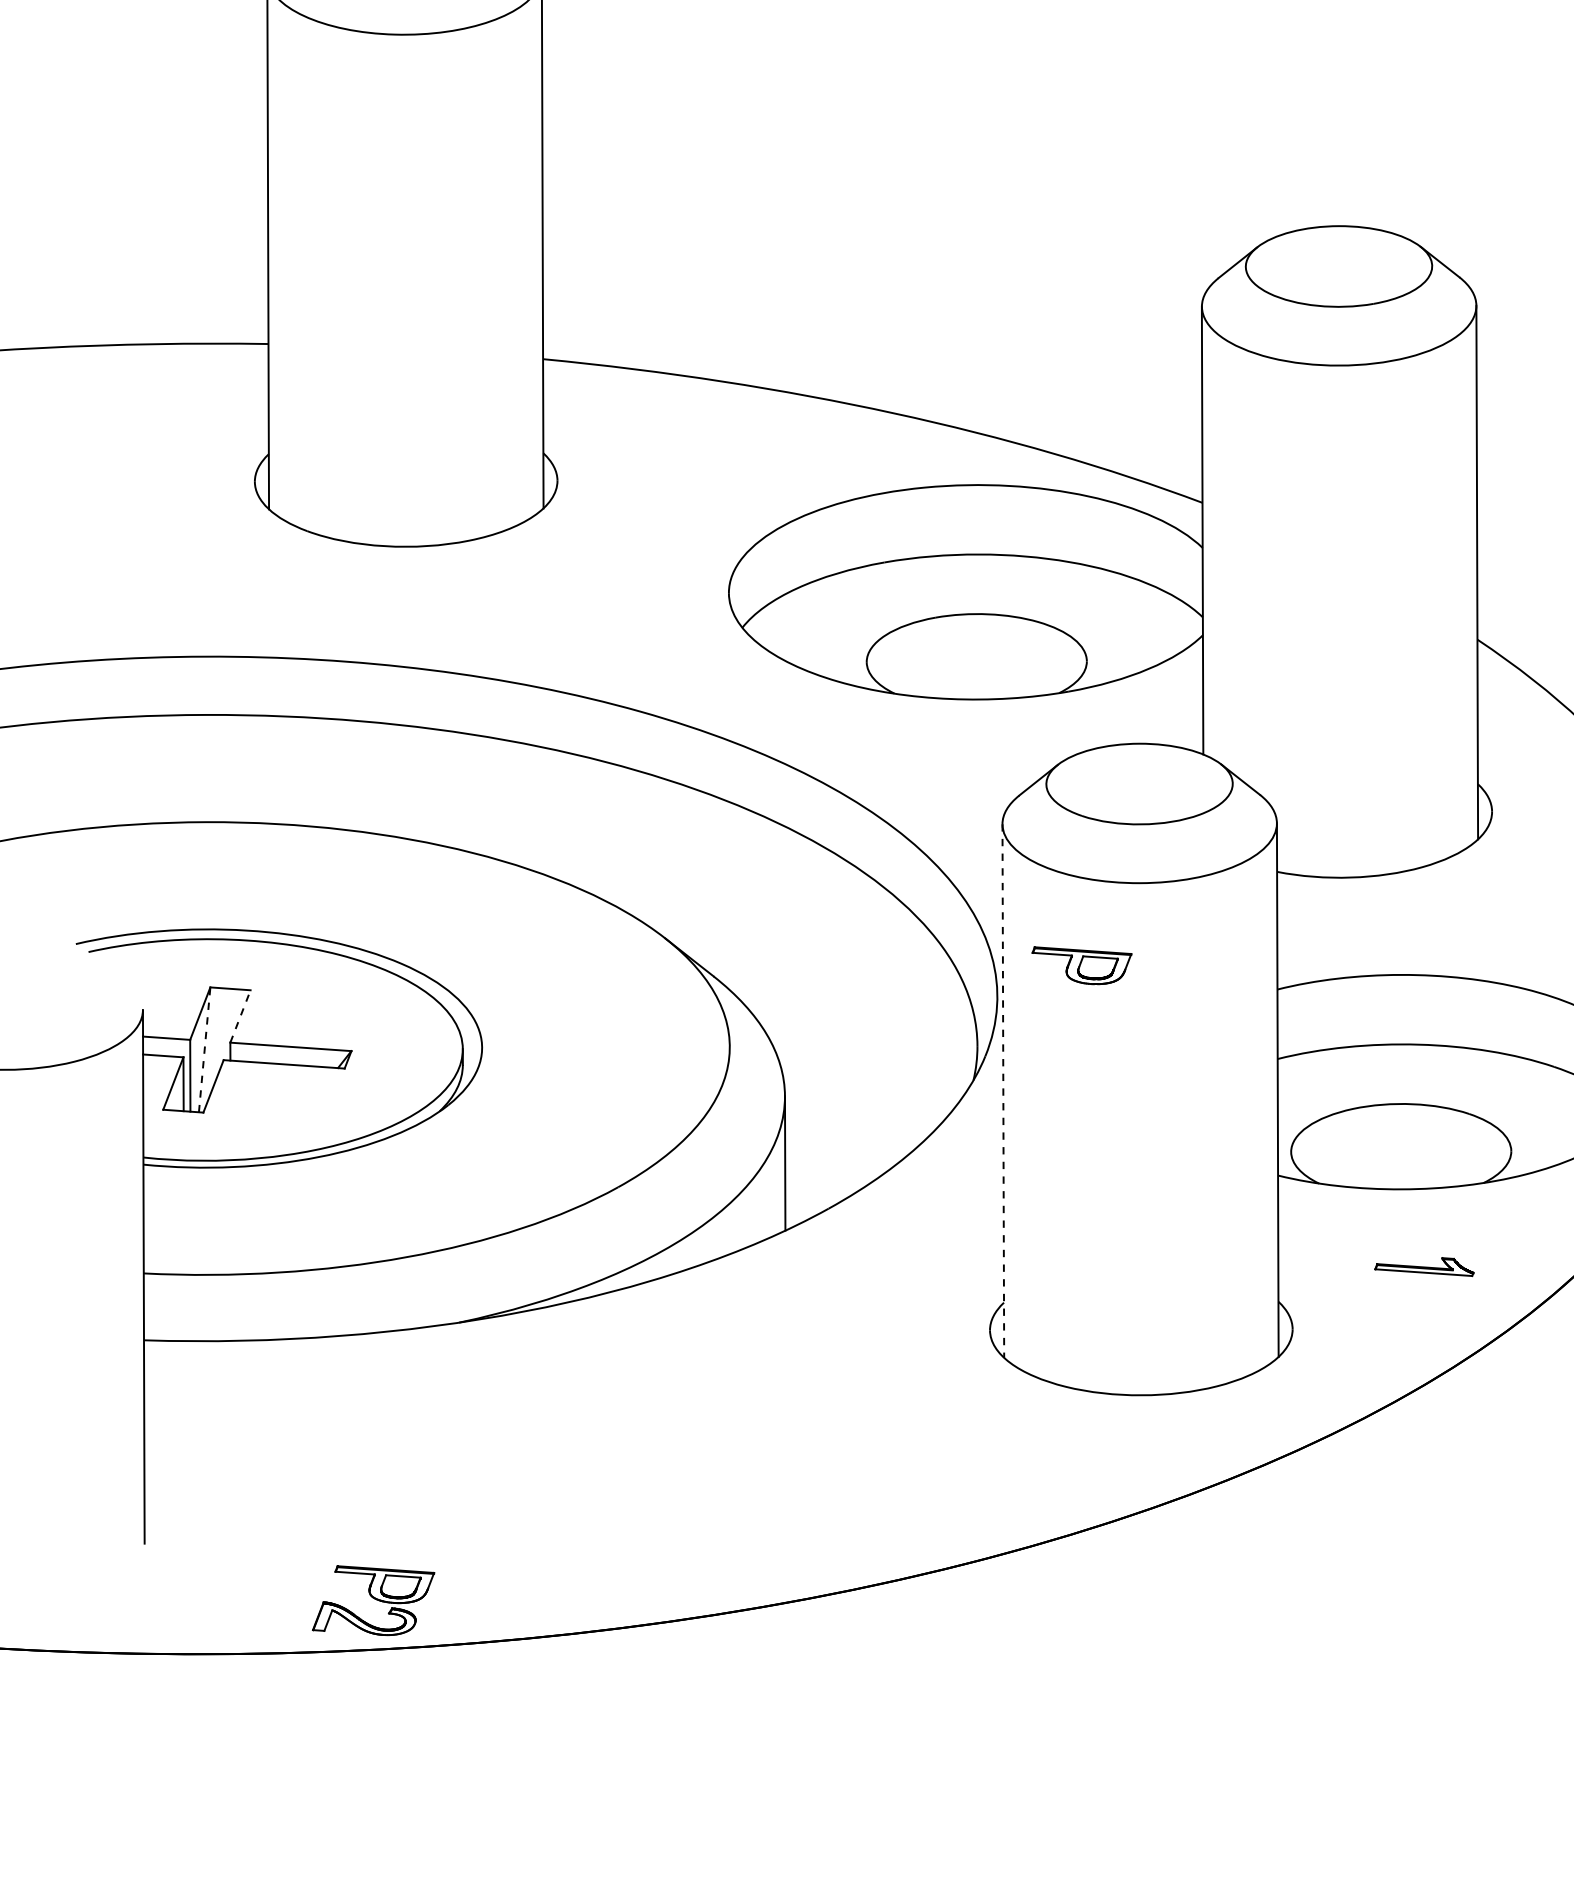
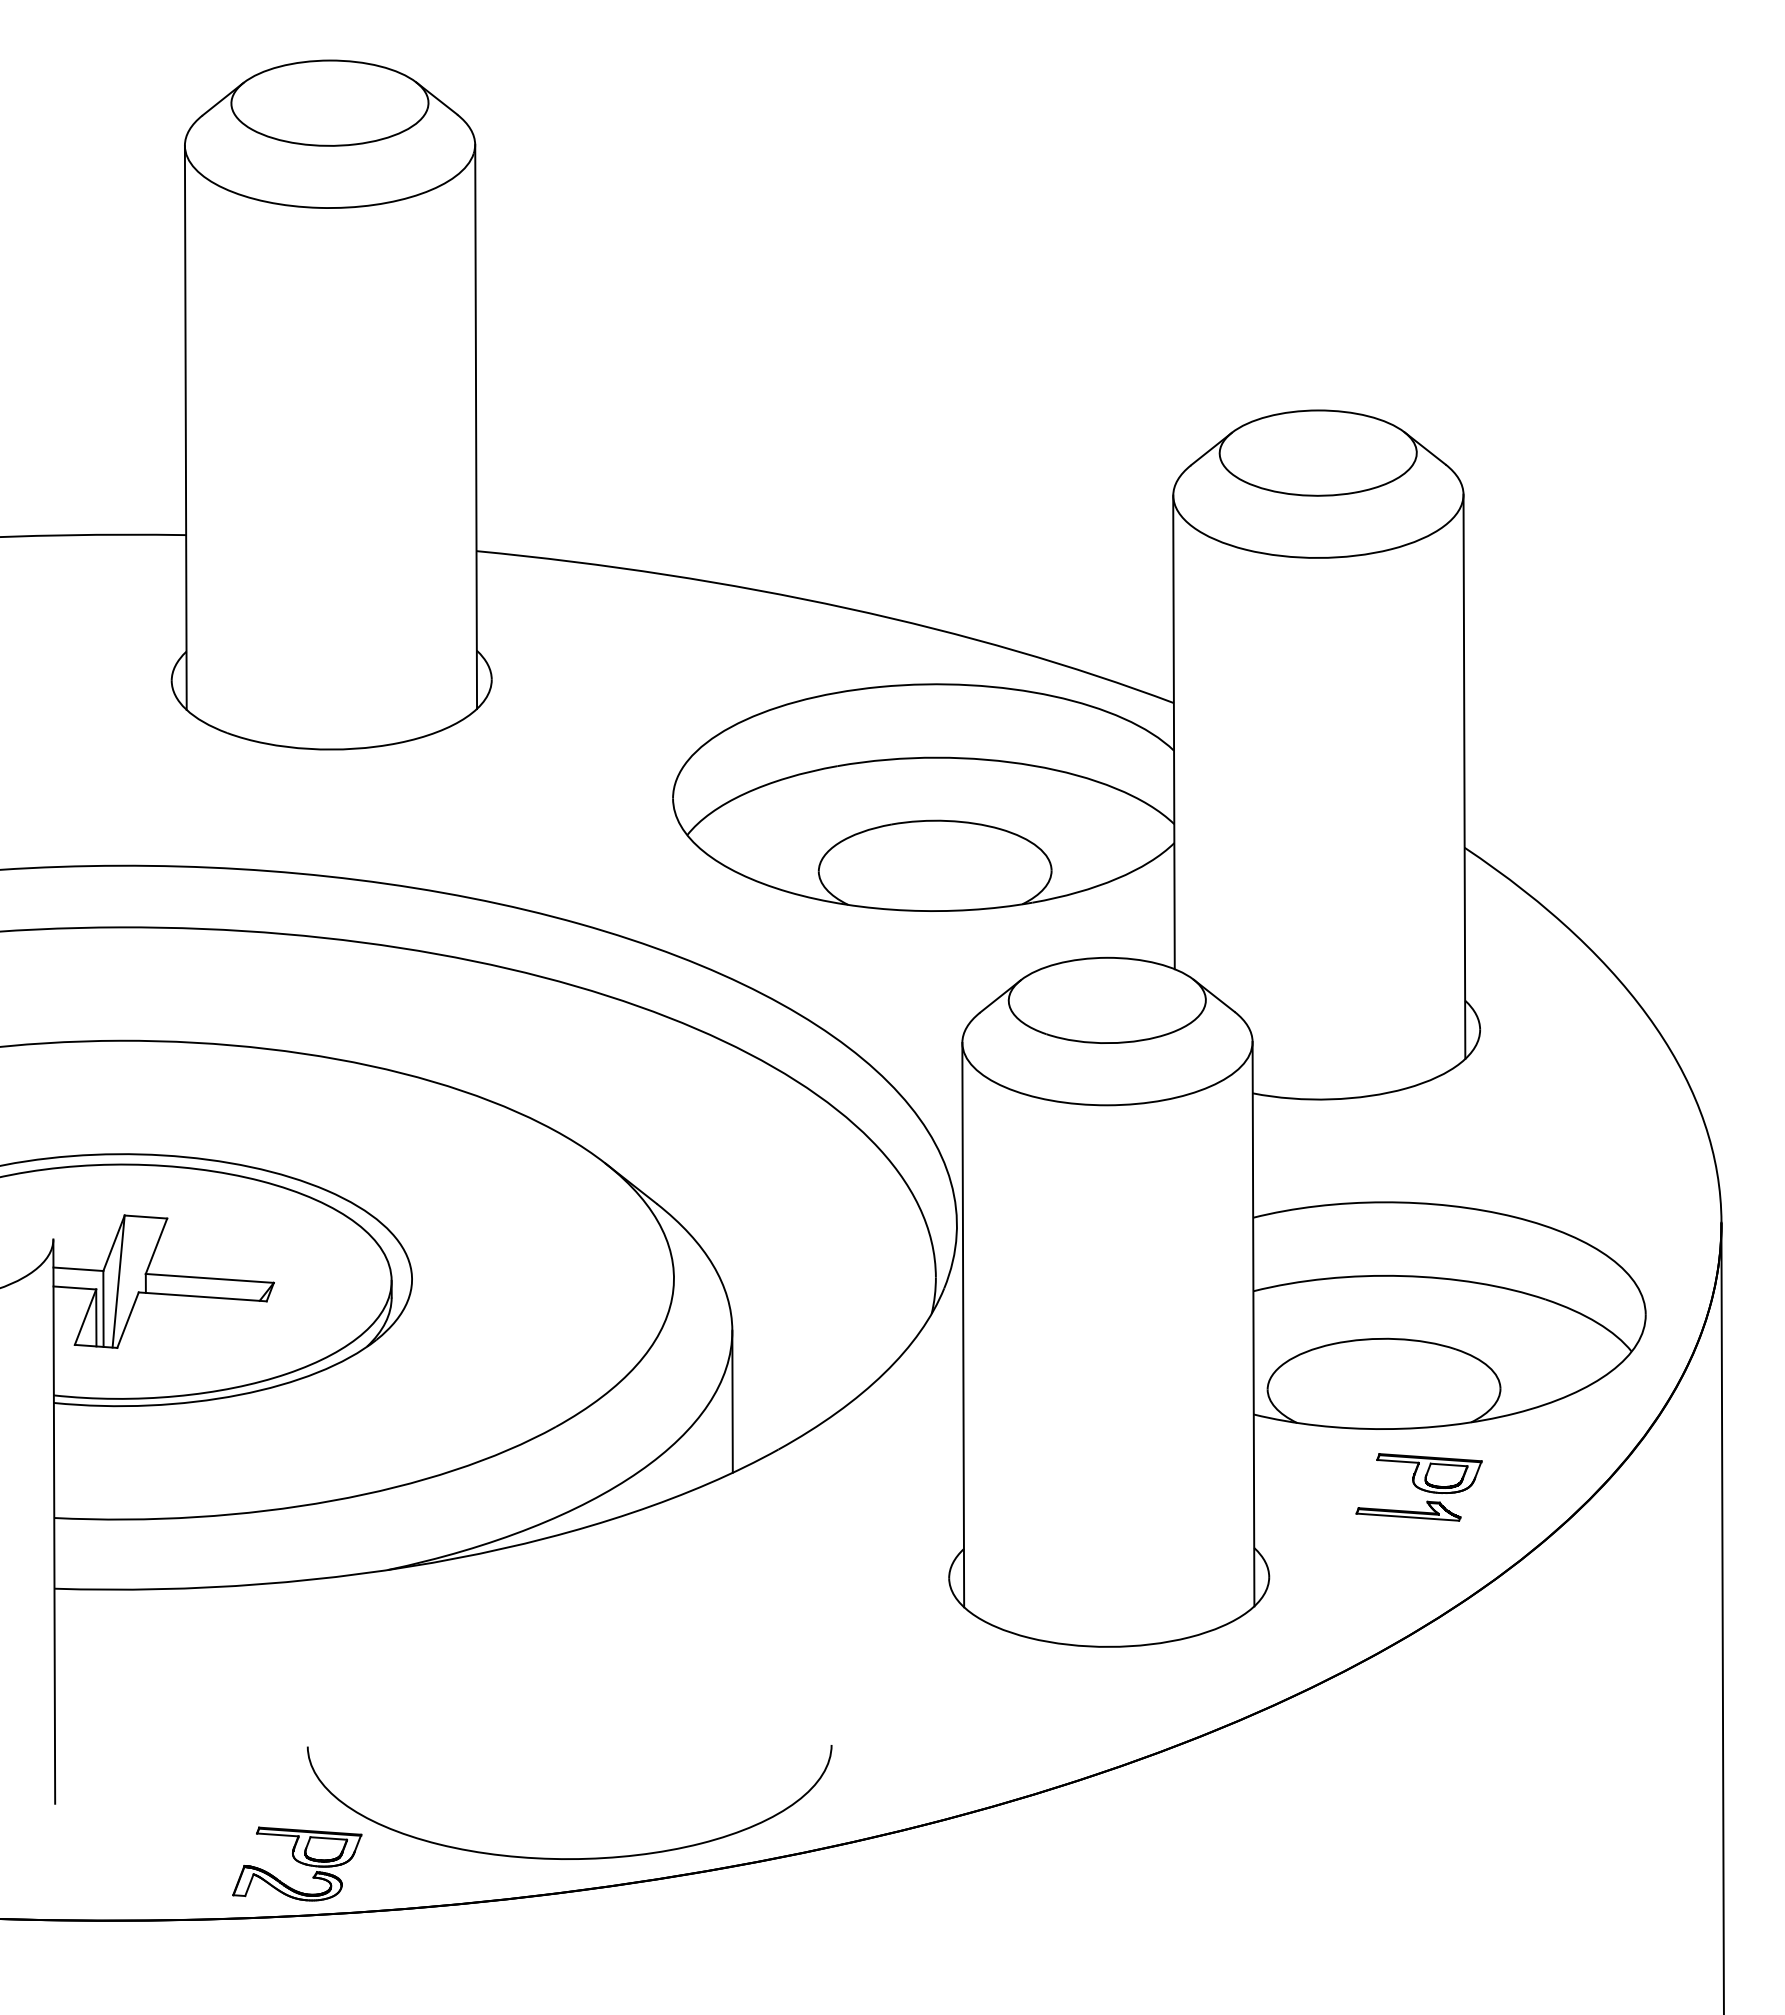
part: (1082, 965) -> (1429, 1473), moved
line: (240, 1016) -> (156, 1246), dashed -> solid
line: (204, 1049) -> (118, 1281), dashed -> solid
line: (1003, 1091) -> (963, 1325), dashed -> solid
curve: (630, 1595) -> (569, 1858), added

